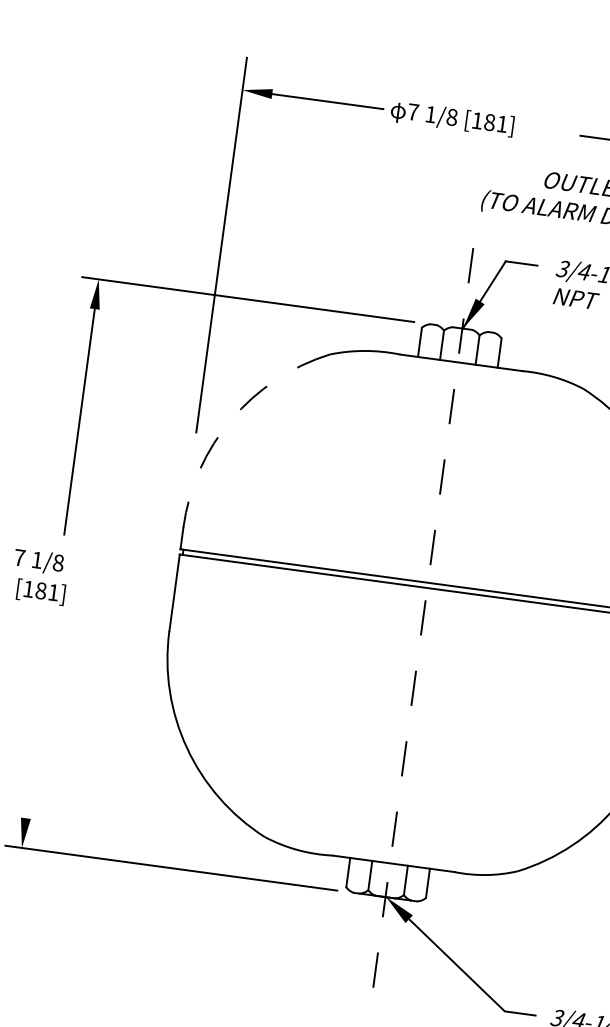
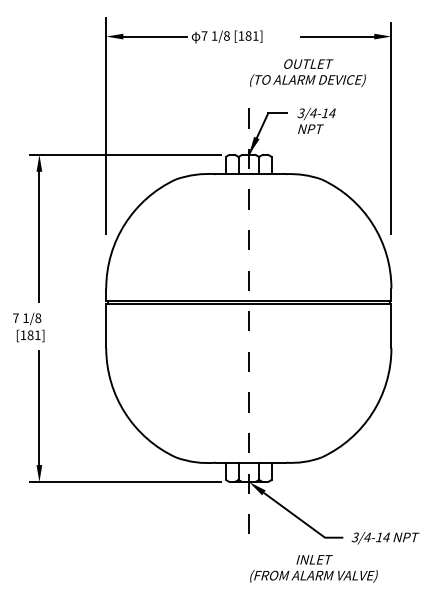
arc: (232, 419) -> (125, 223), dashed -> solid
line: (39, 720) -> (39, 408), added

